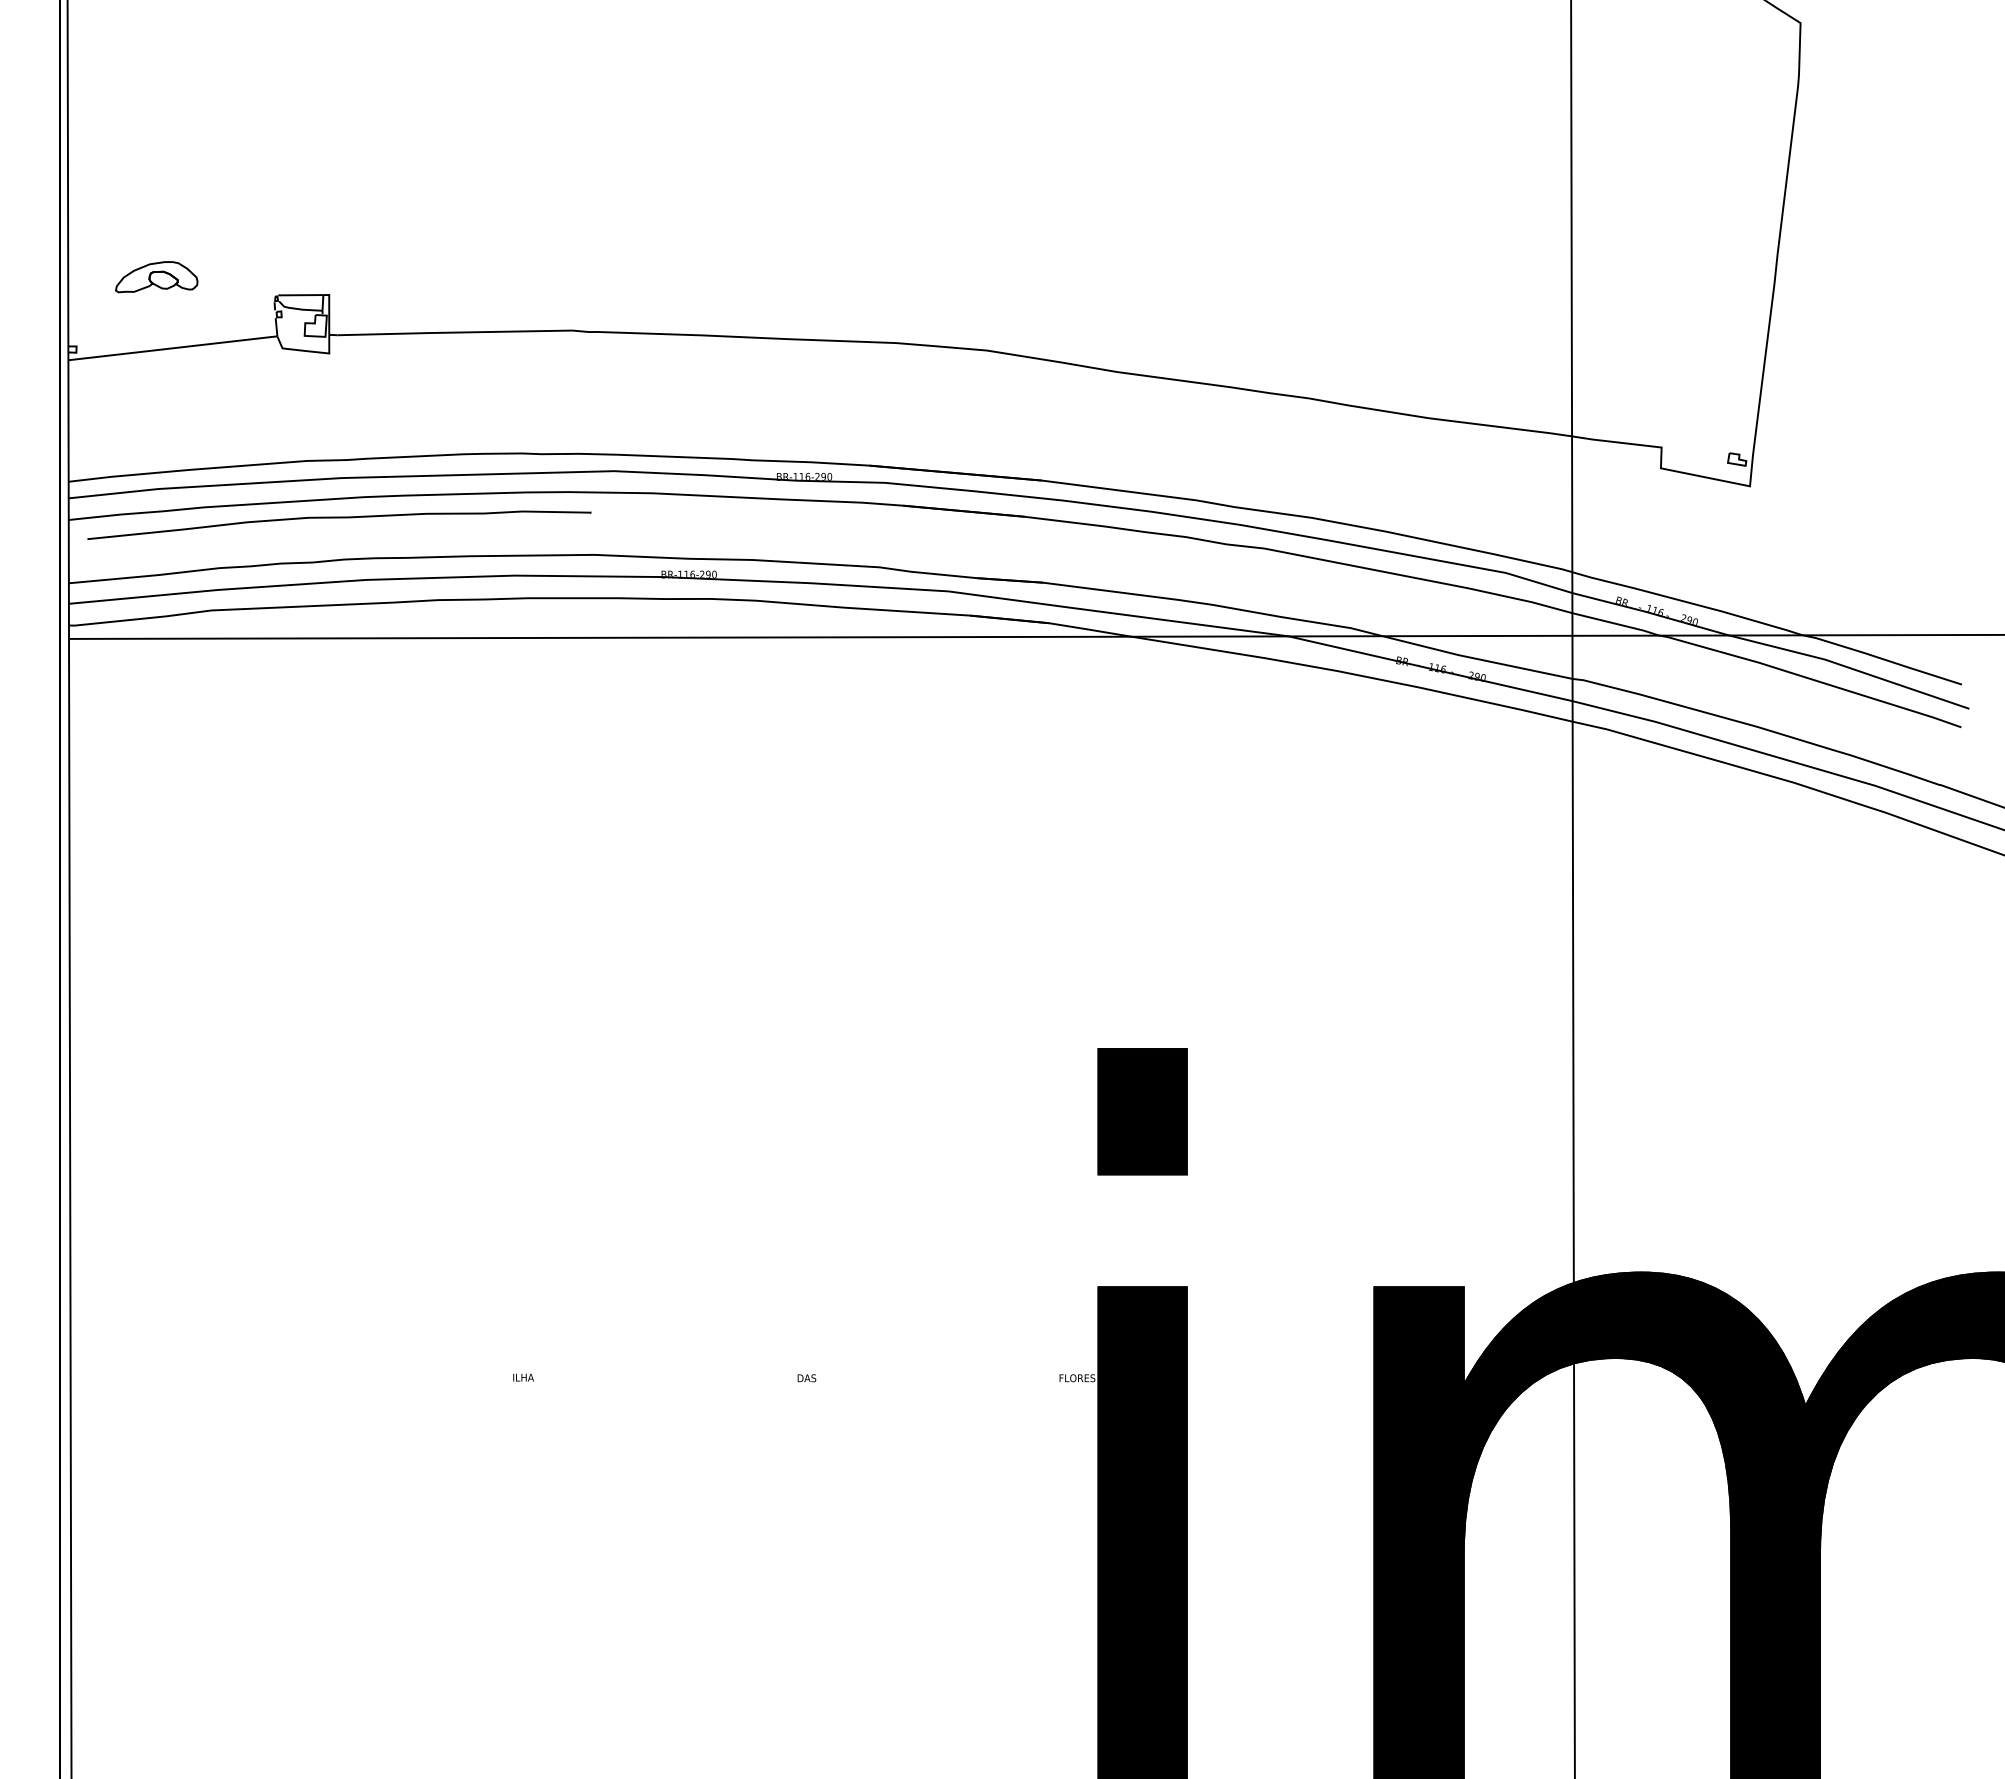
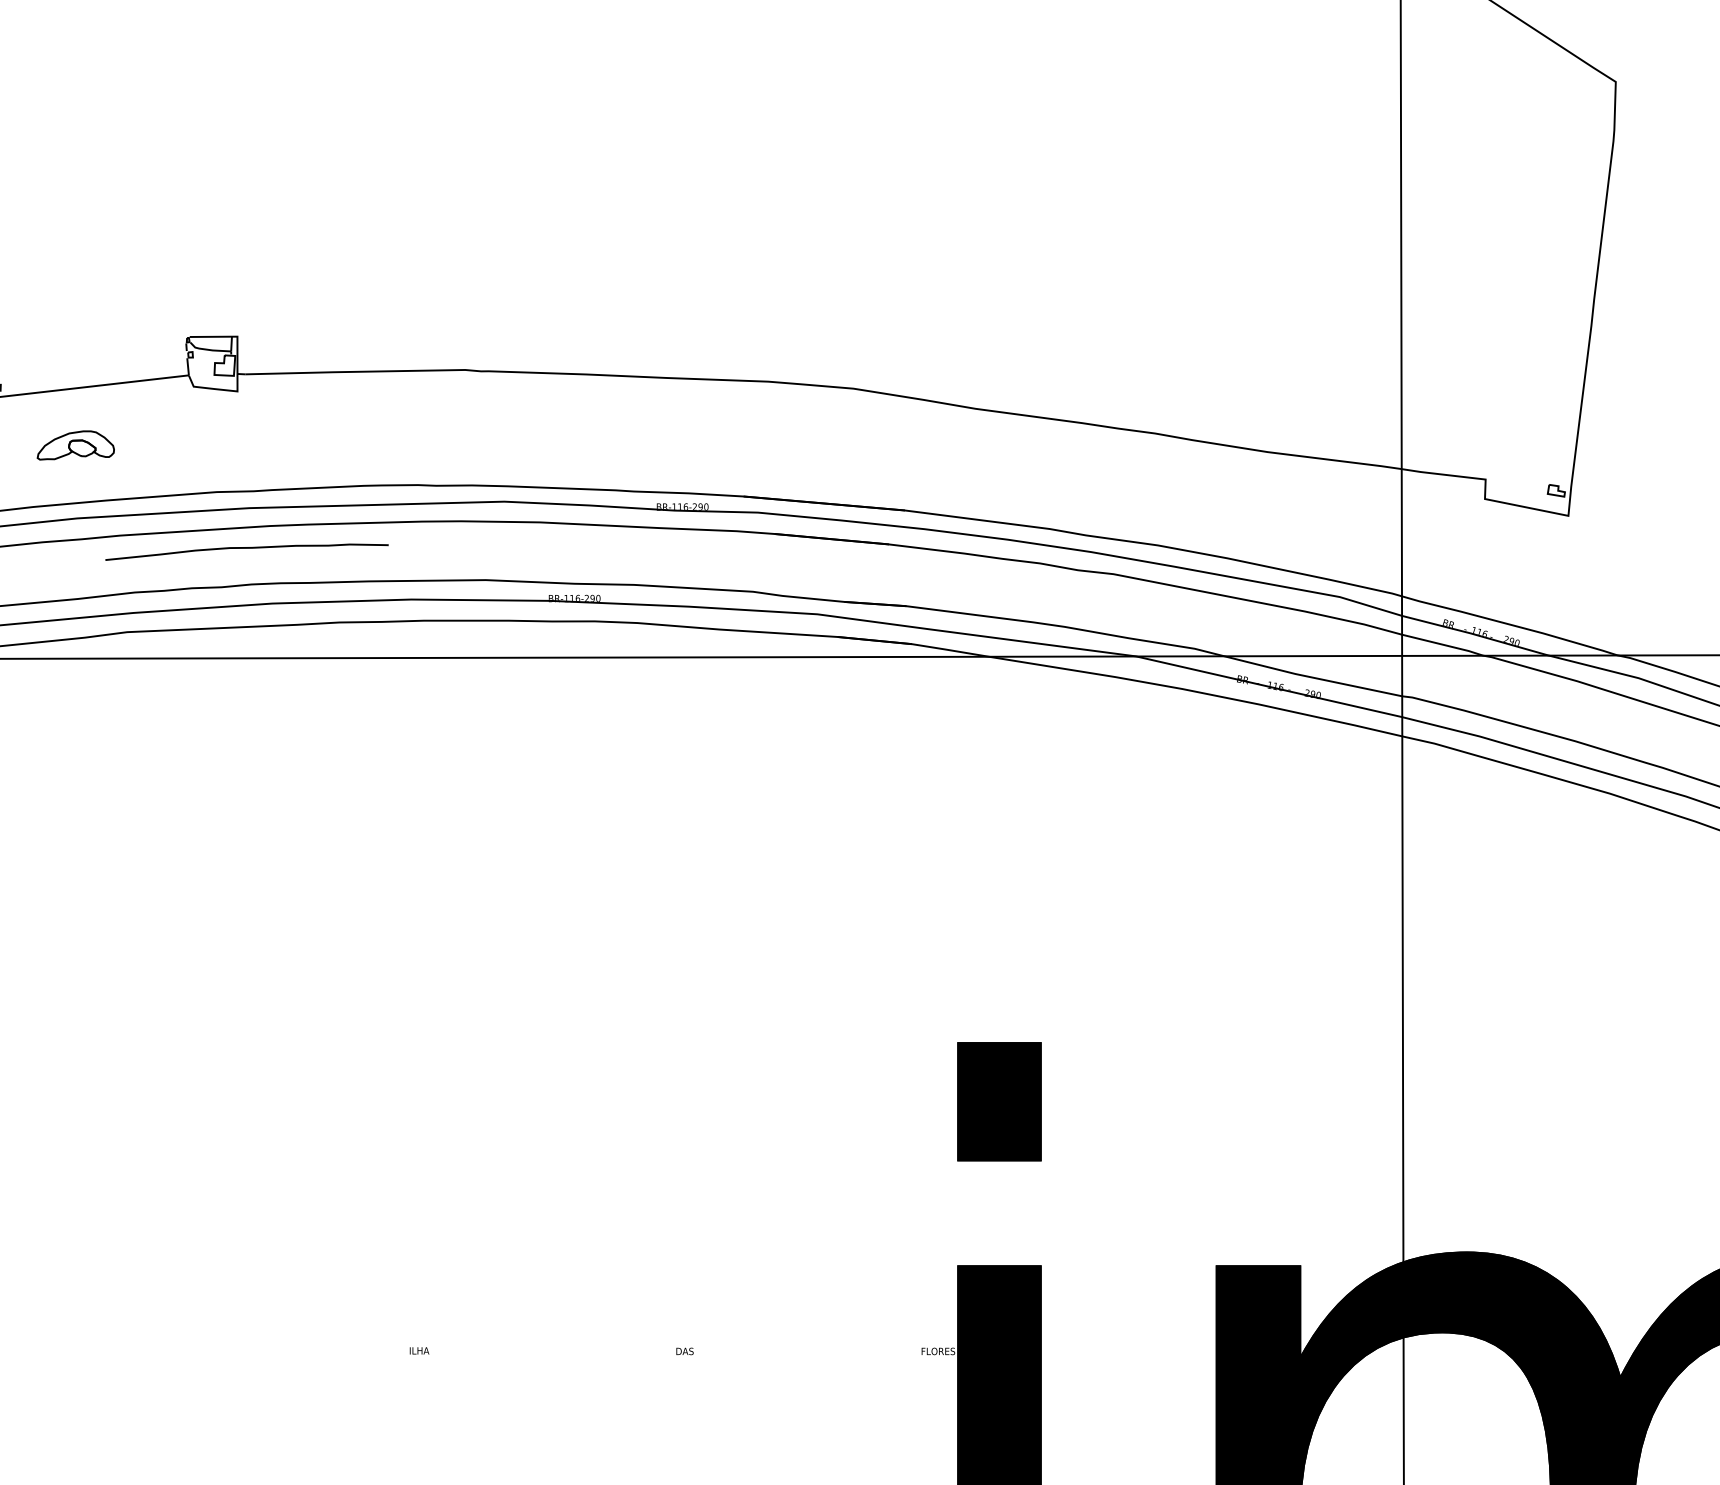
part: (156, 277) -> (75, 445), moved
part: (339, 524) -> (247, 551), size x0.6

